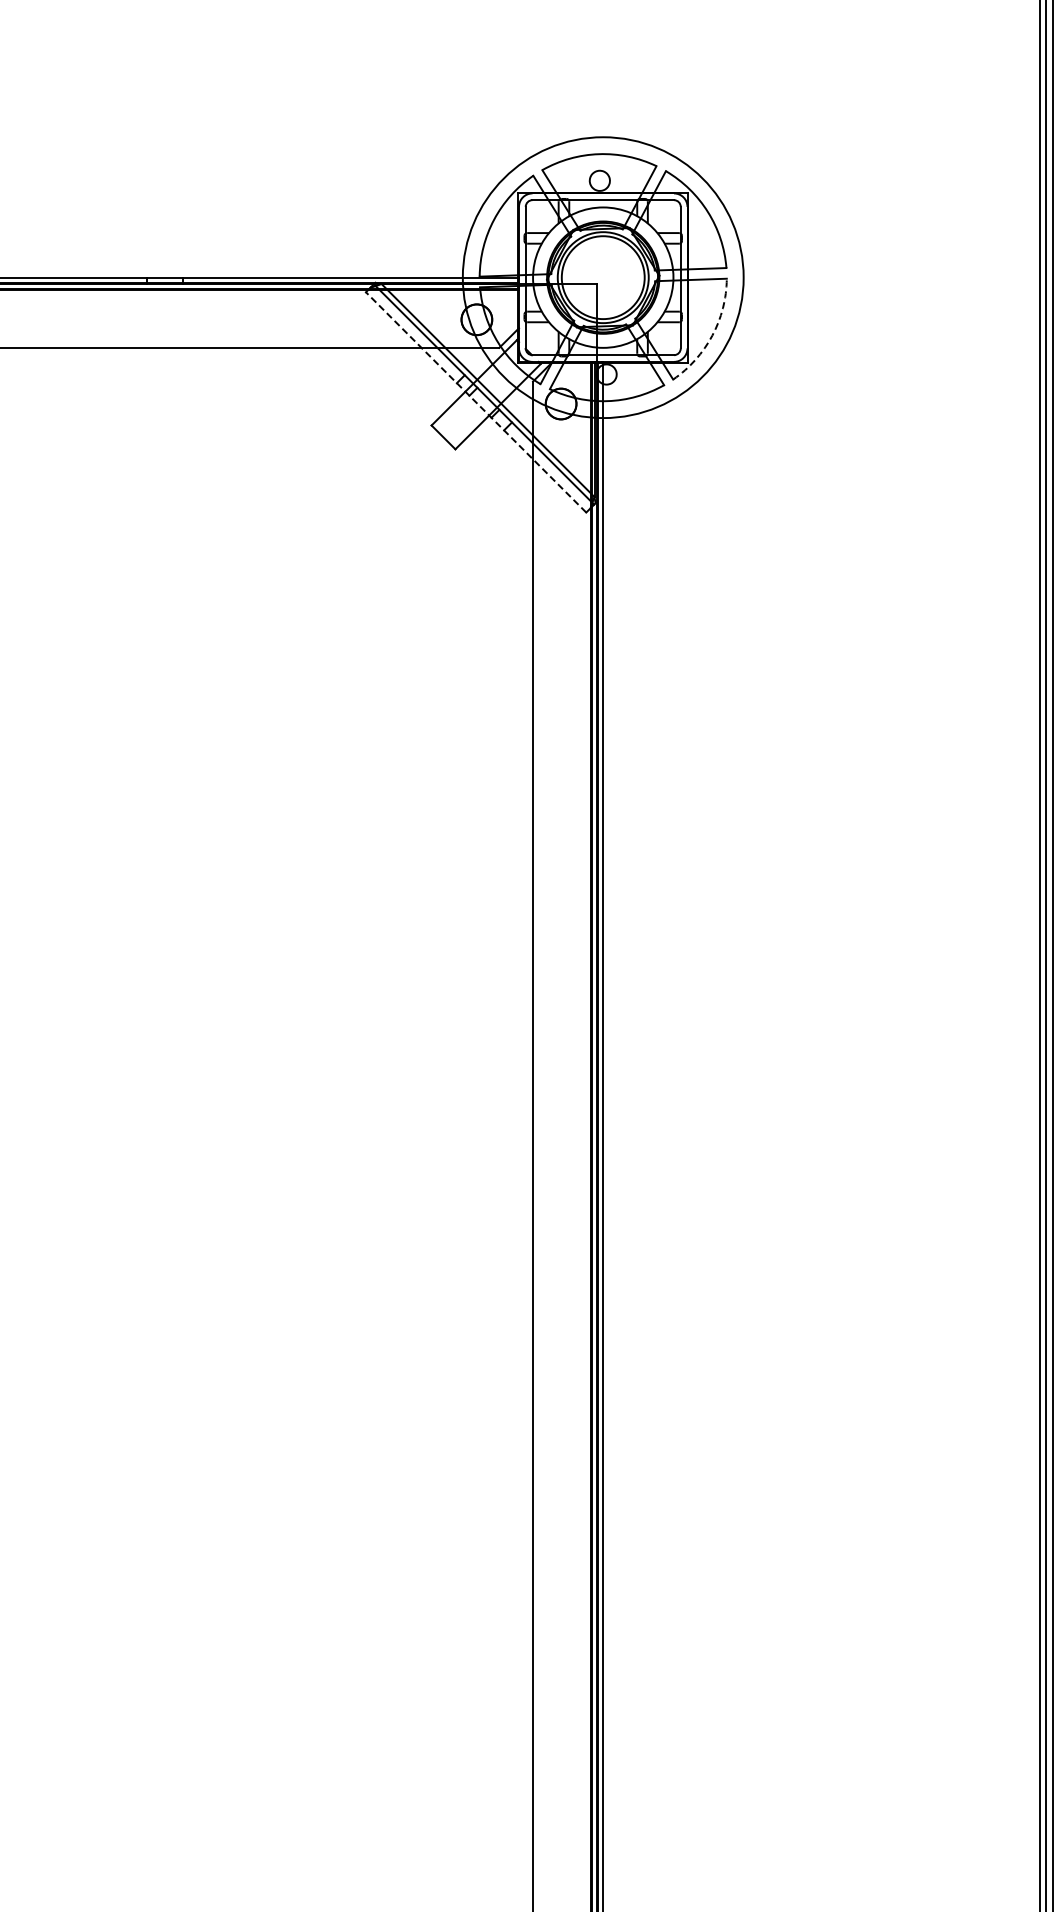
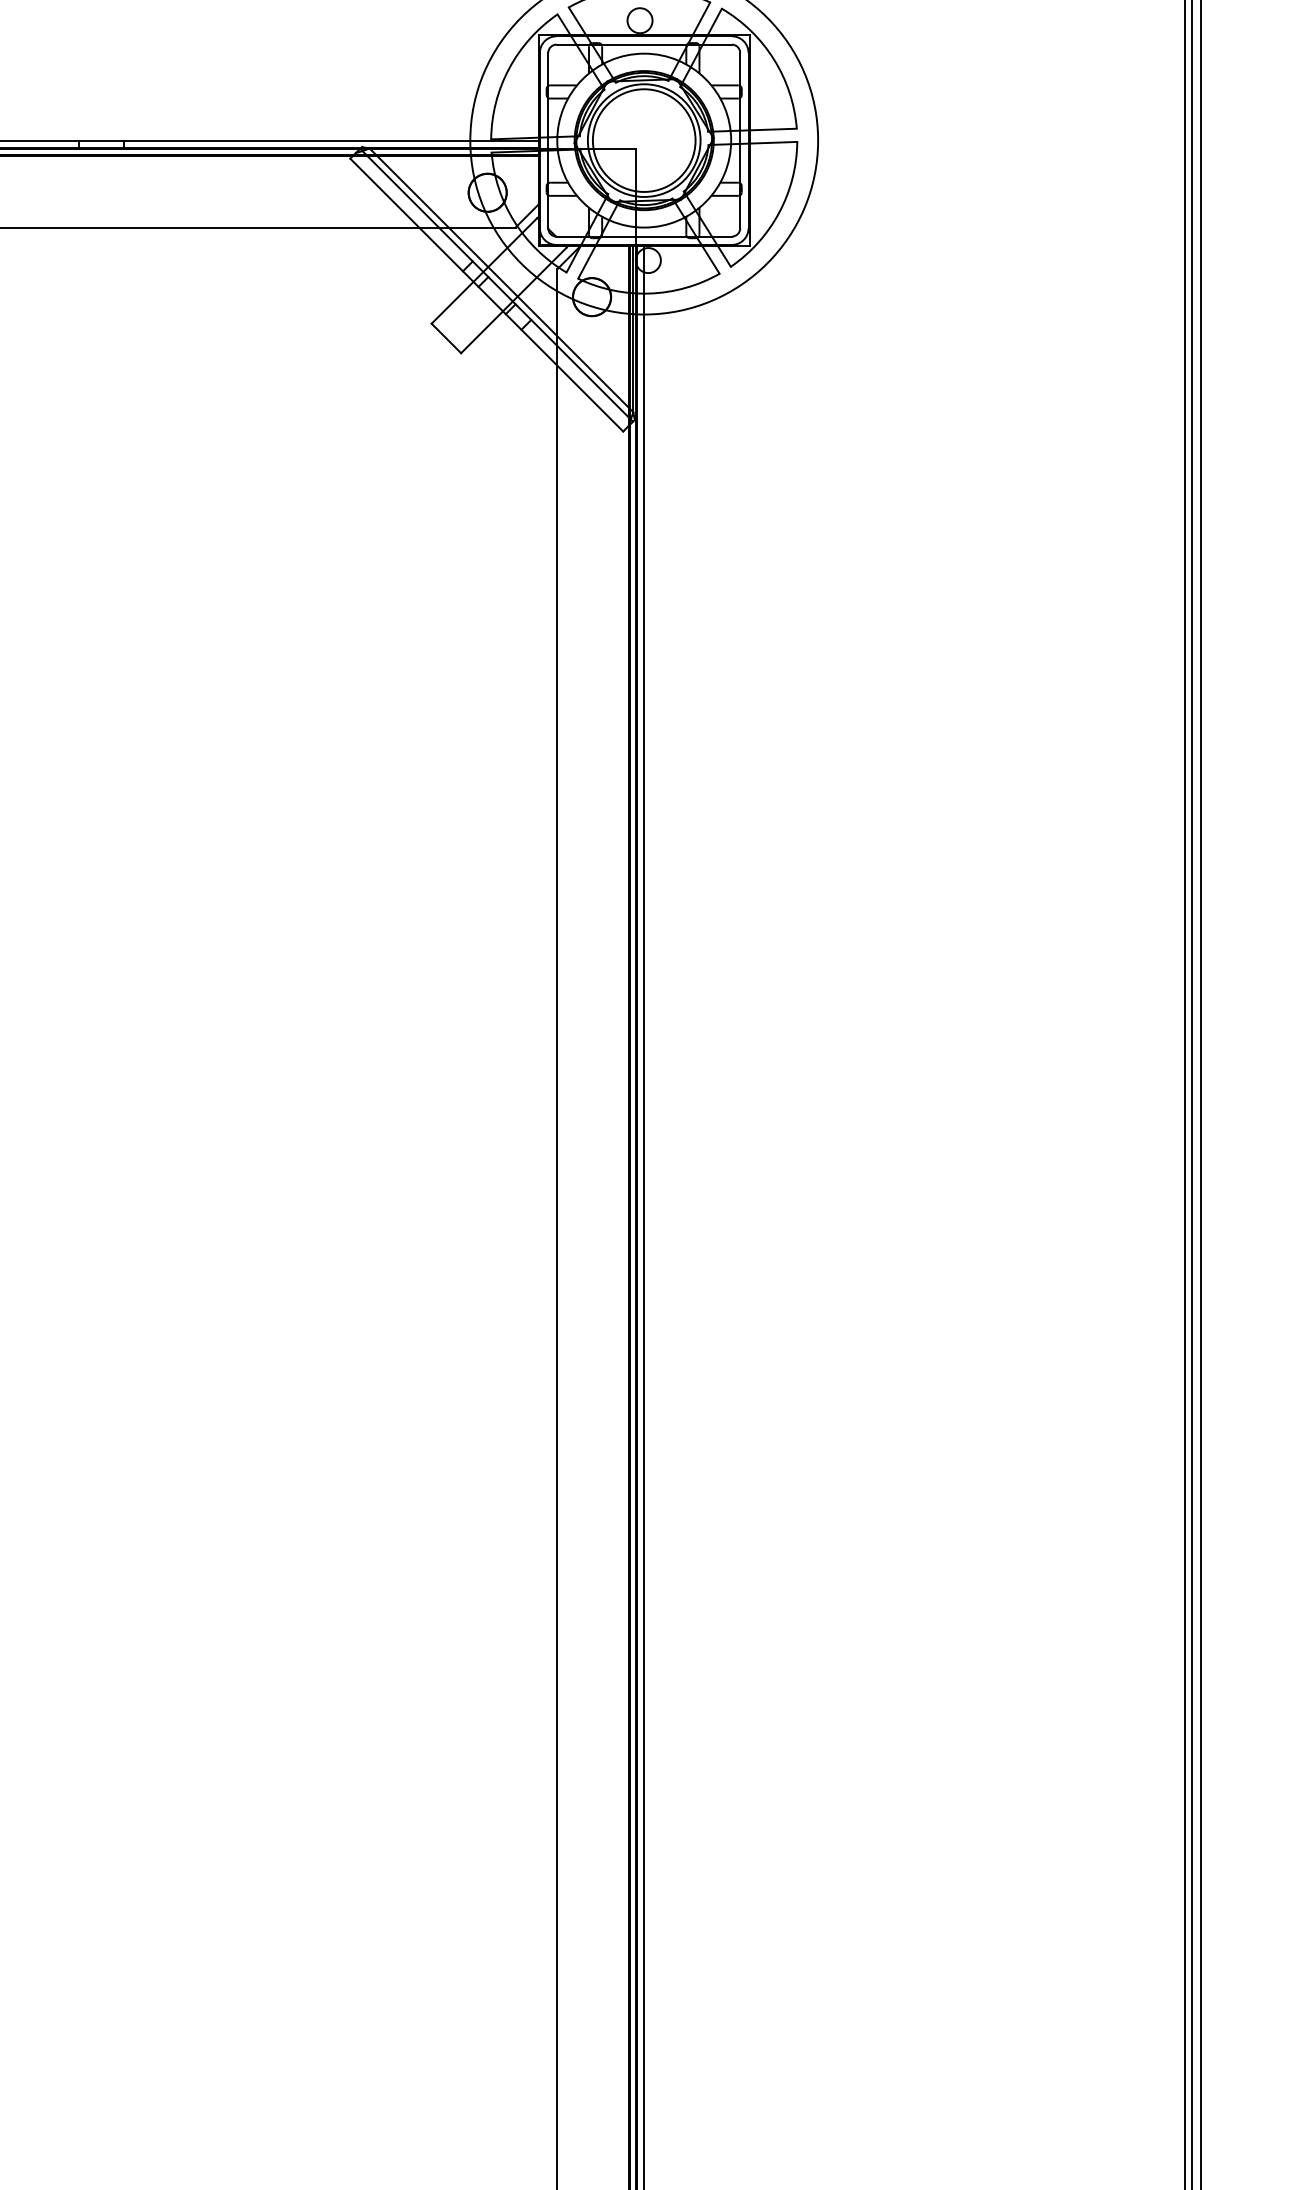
arc: (712, 335) -> (779, 212), dashed -> solid
line: (476, 402) -> (487, 295), dashed -> solid

